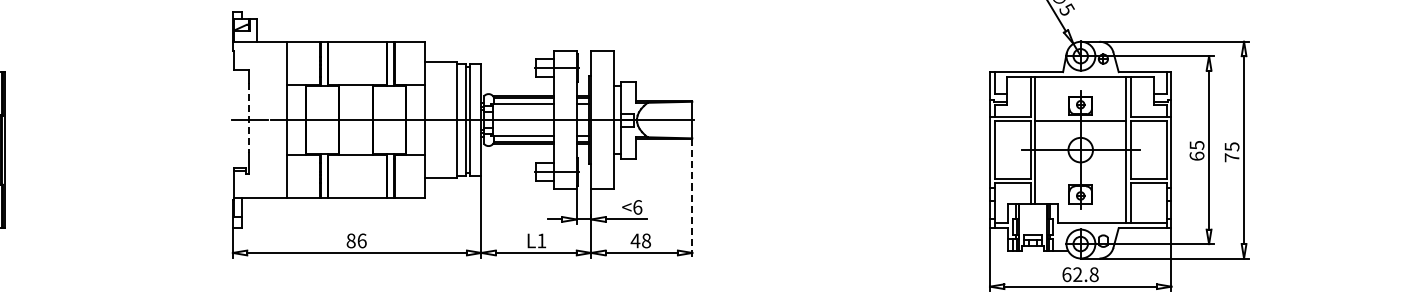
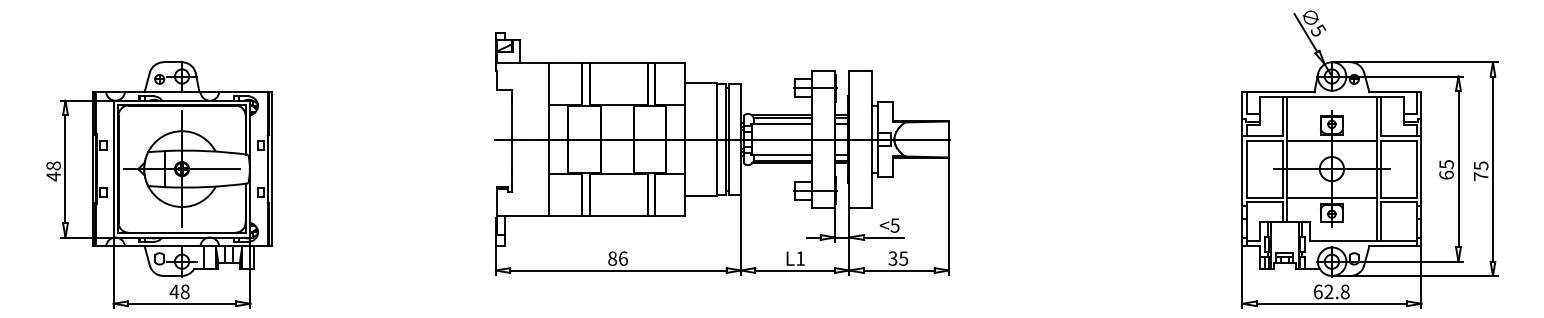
line: (249, 118) -> (512, 137), dashed -> solid
line: (1080, 178) -> (1331, 197), added
line: (691, 198) -> (948, 216), dashed -> solid
text: (637, 207) -> (894, 225), <6 -> <5
text: (641, 240) -> (898, 258), 48 -> 35

